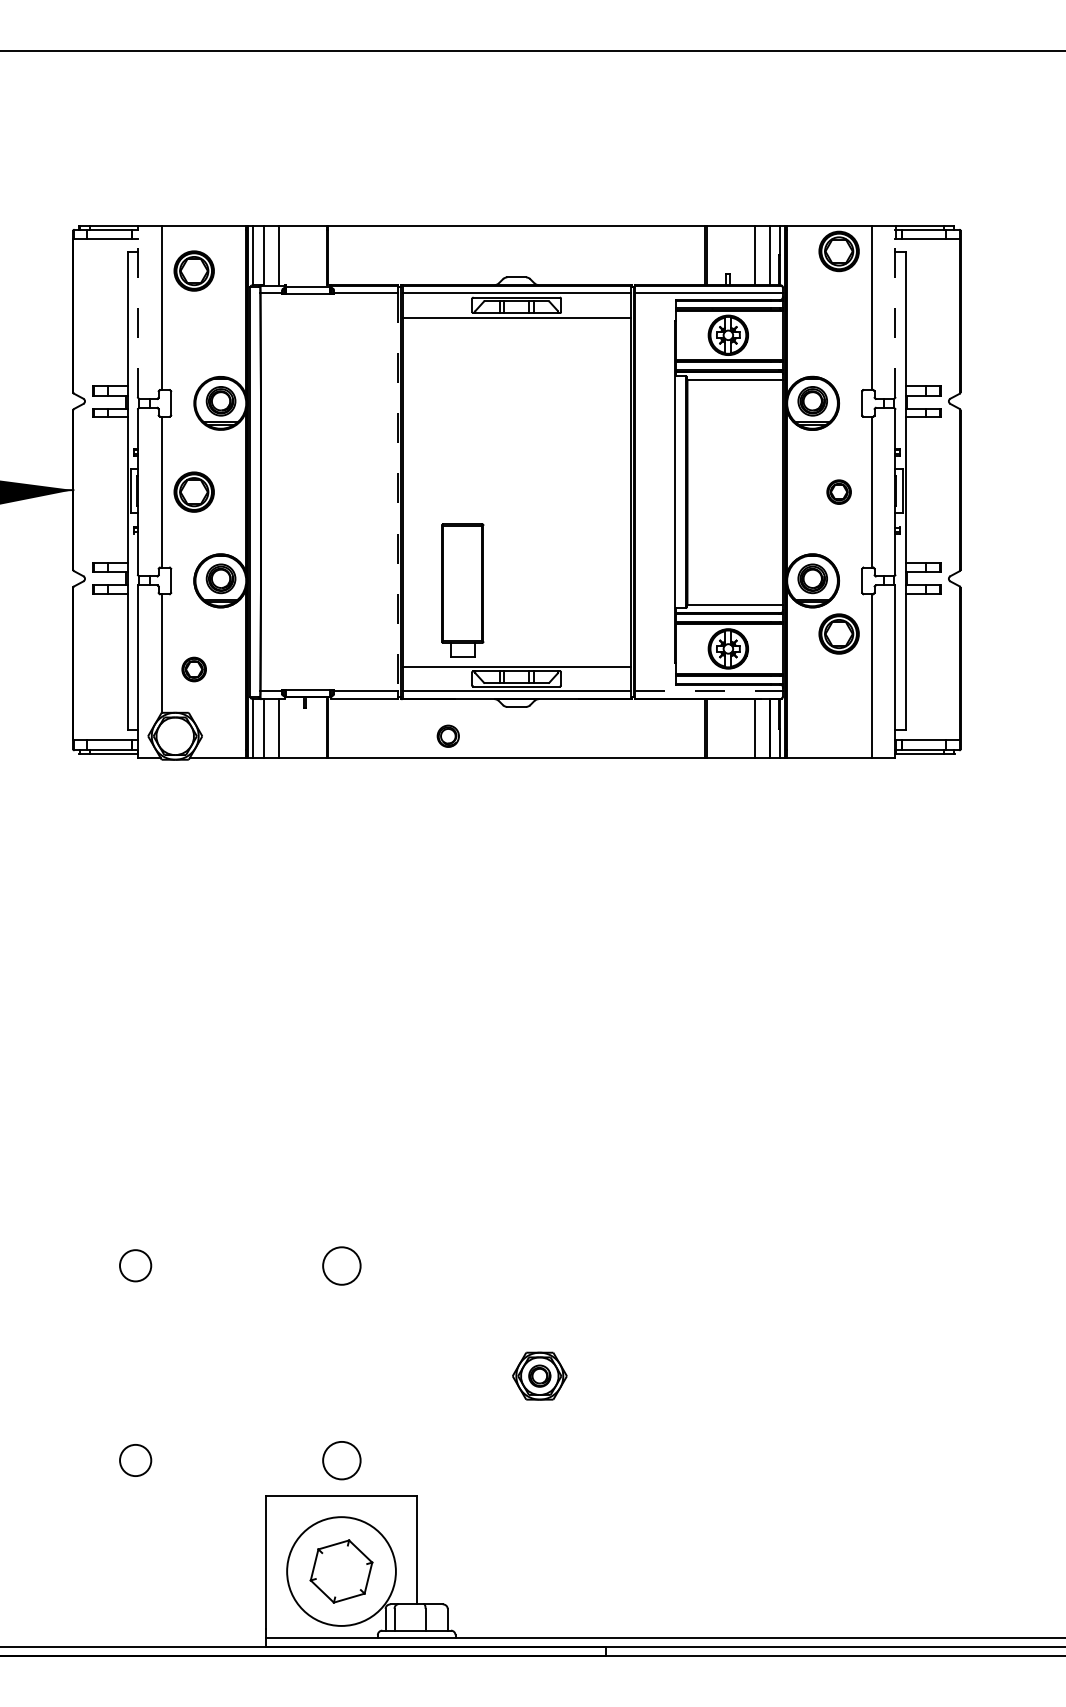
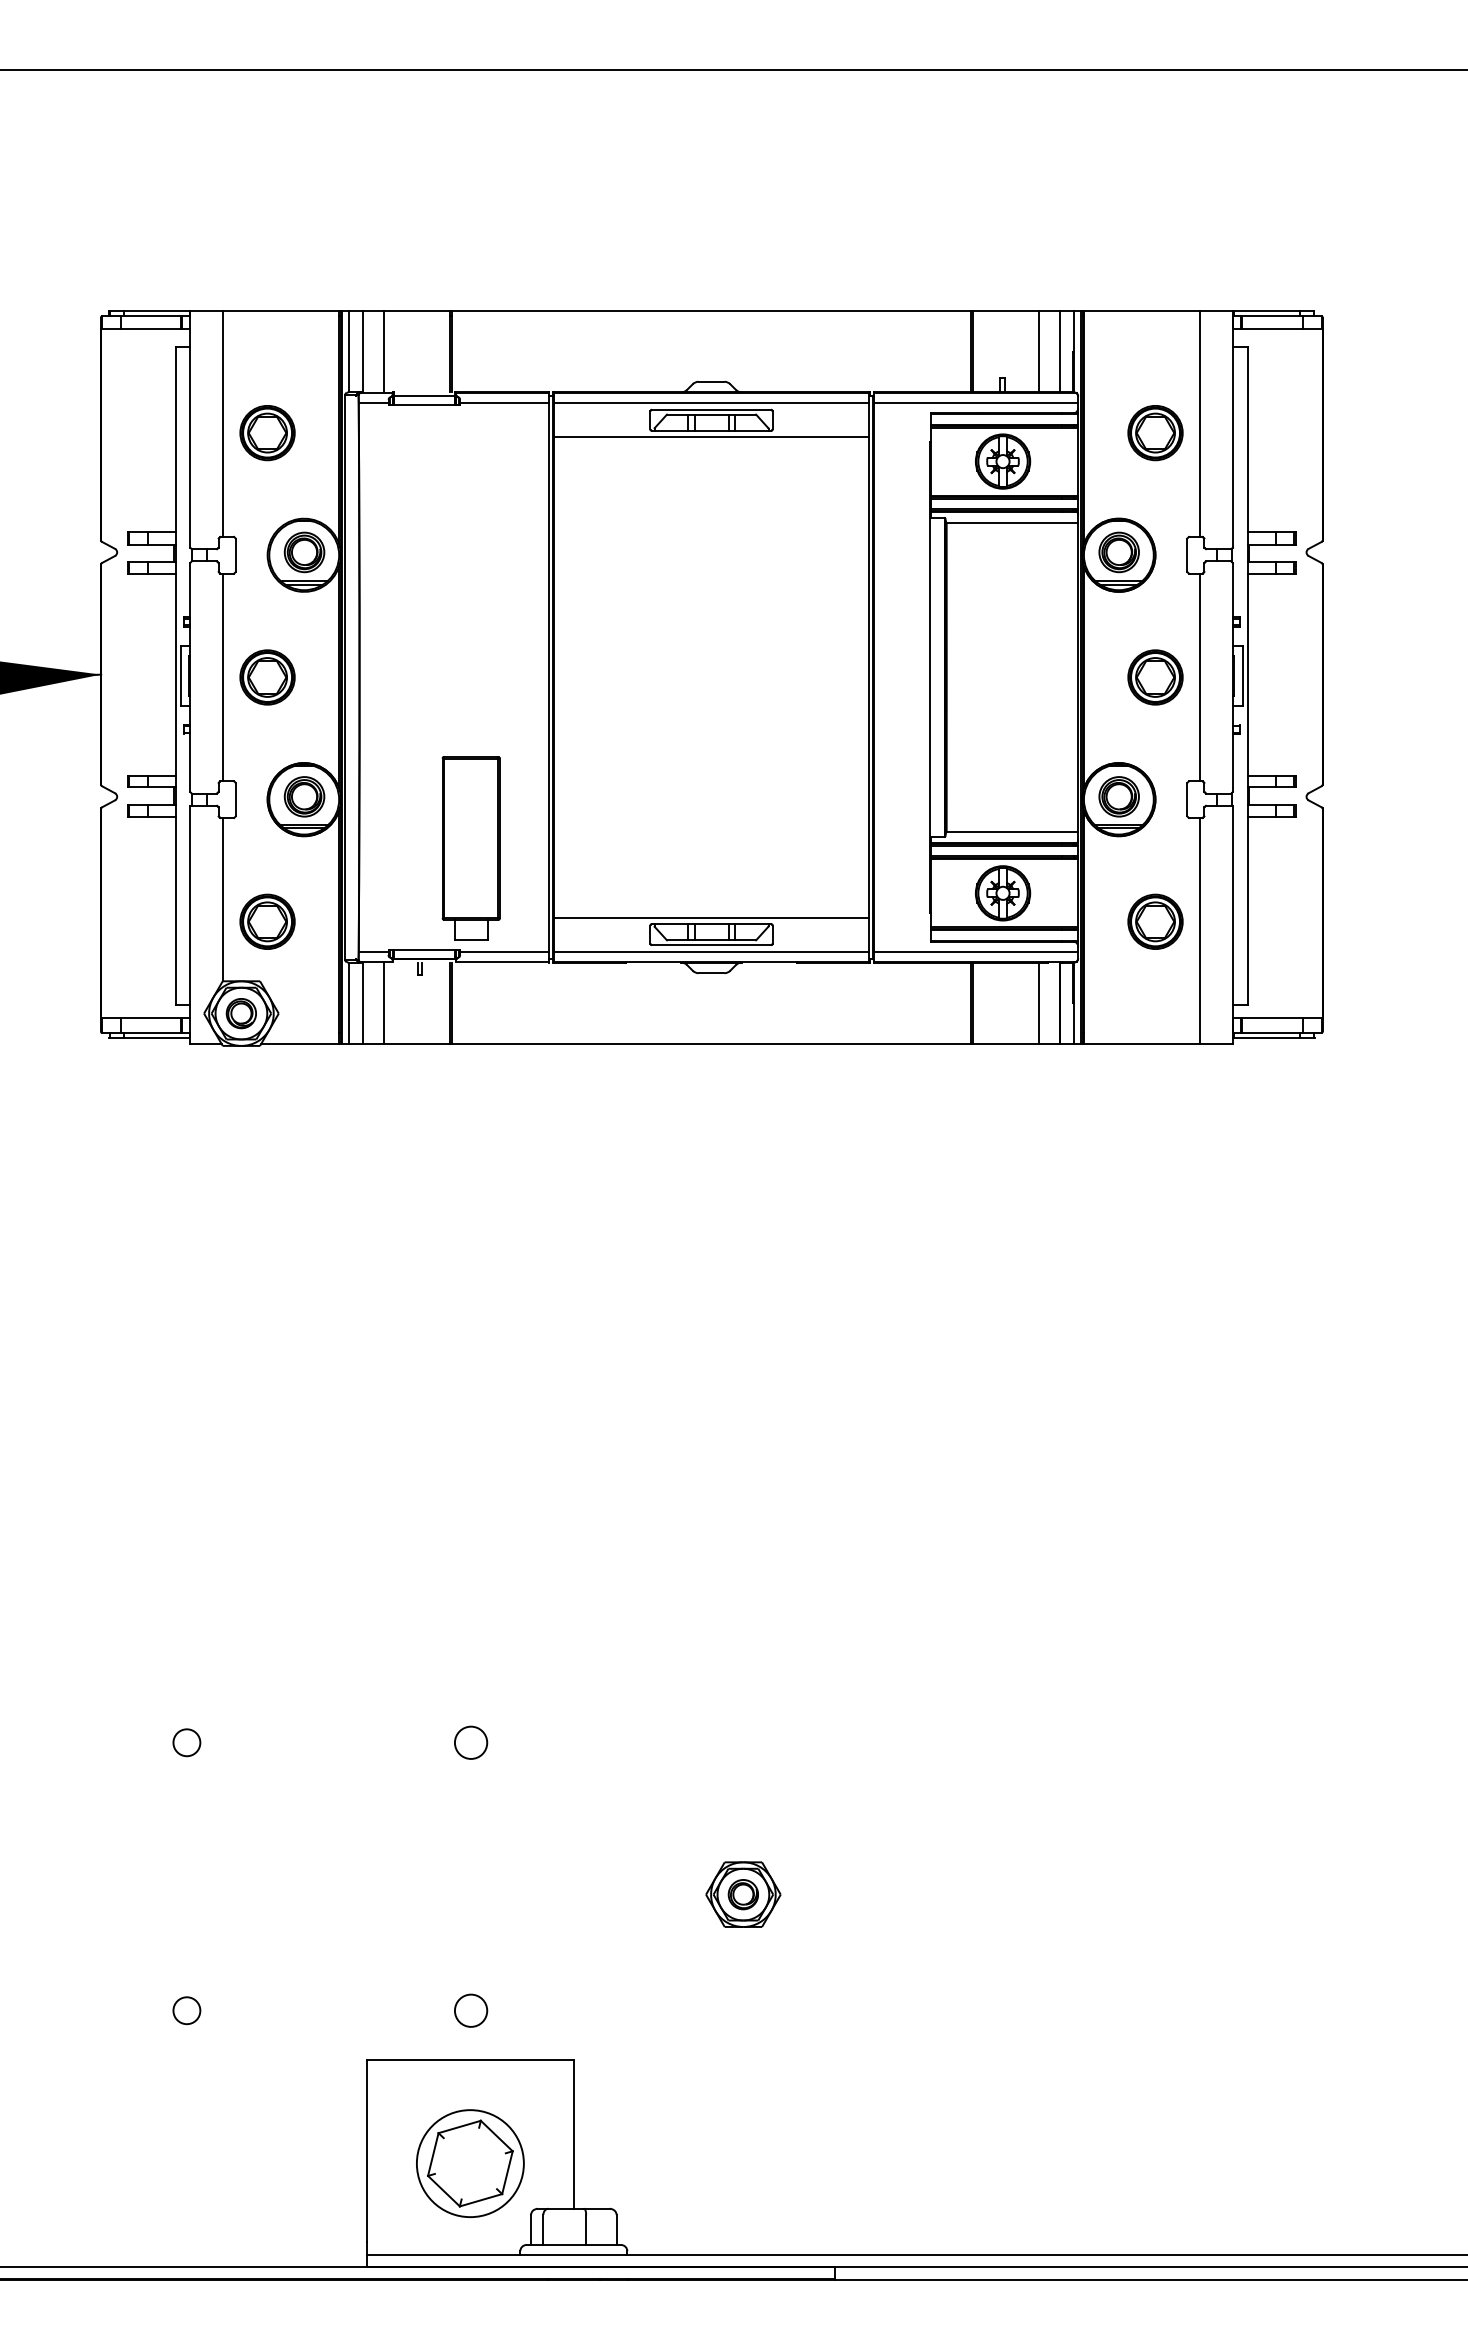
part: (839, 251) -> (1155, 433), moved
part: (194, 271) -> (267, 433), moved
line: (138, 311) -> (190, 428), dashed -> solid
line: (895, 311) -> (1232, 428), dashed -> solid
line: (398, 492) -> (548, 677), dashed -> solid
part: (839, 492) -> (1155, 677), size x1.67
part: (462, 590) -> (470, 848), moved
part: (839, 633) -> (1155, 921), moved
part: (194, 669) -> (267, 921), size x1.67
line: (709, 691) -> (976, 951), dashed -> solid
part: (447, 736) -> (240, 1013), moved
circle: (135, 1265) -> (186, 1742), size x0.62
circle: (342, 1265) -> (471, 1742), size x0.62
circle: (135, 1460) -> (186, 2010), size x0.62
circle: (342, 1460) -> (471, 2010), size x0.62
circle: (340, 1571) -> (469, 2163), size x0.71

